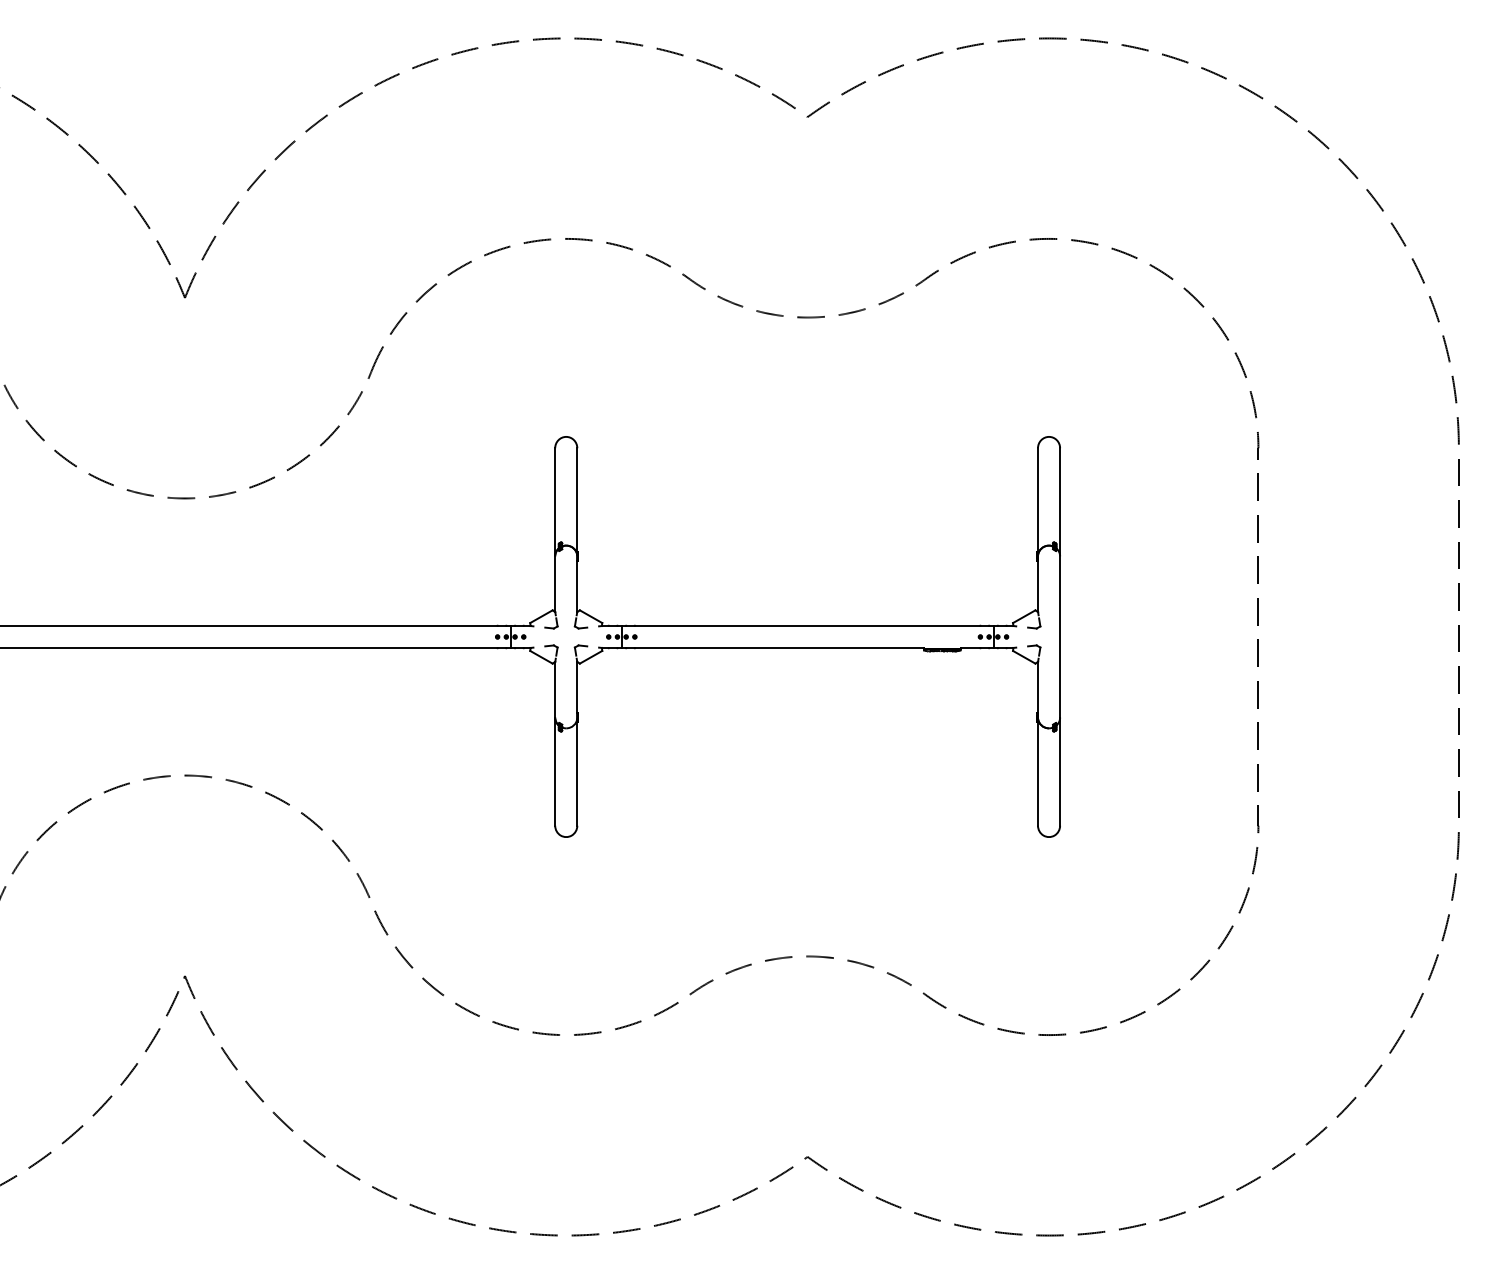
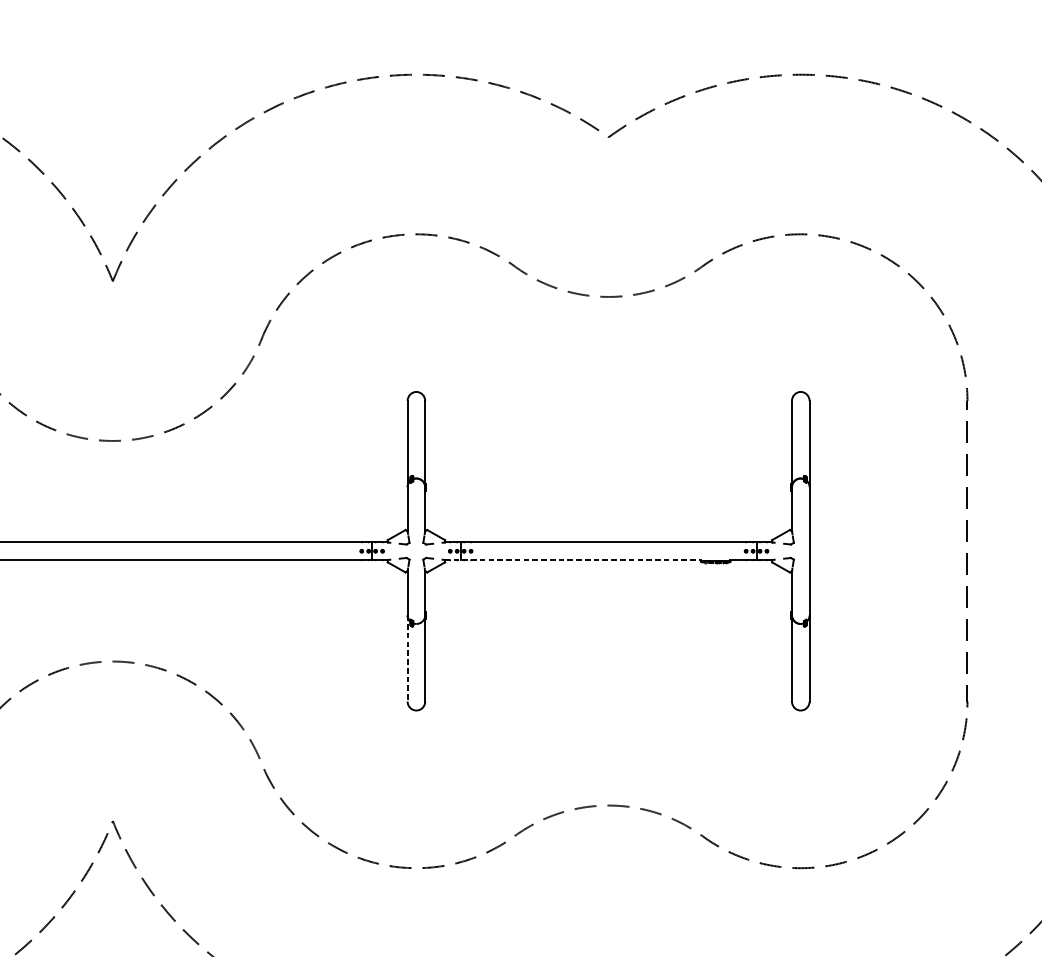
line: (763, 648) -> (573, 560), solid -> dashed
line: (555, 772) -> (407, 659), solid -> dashed

